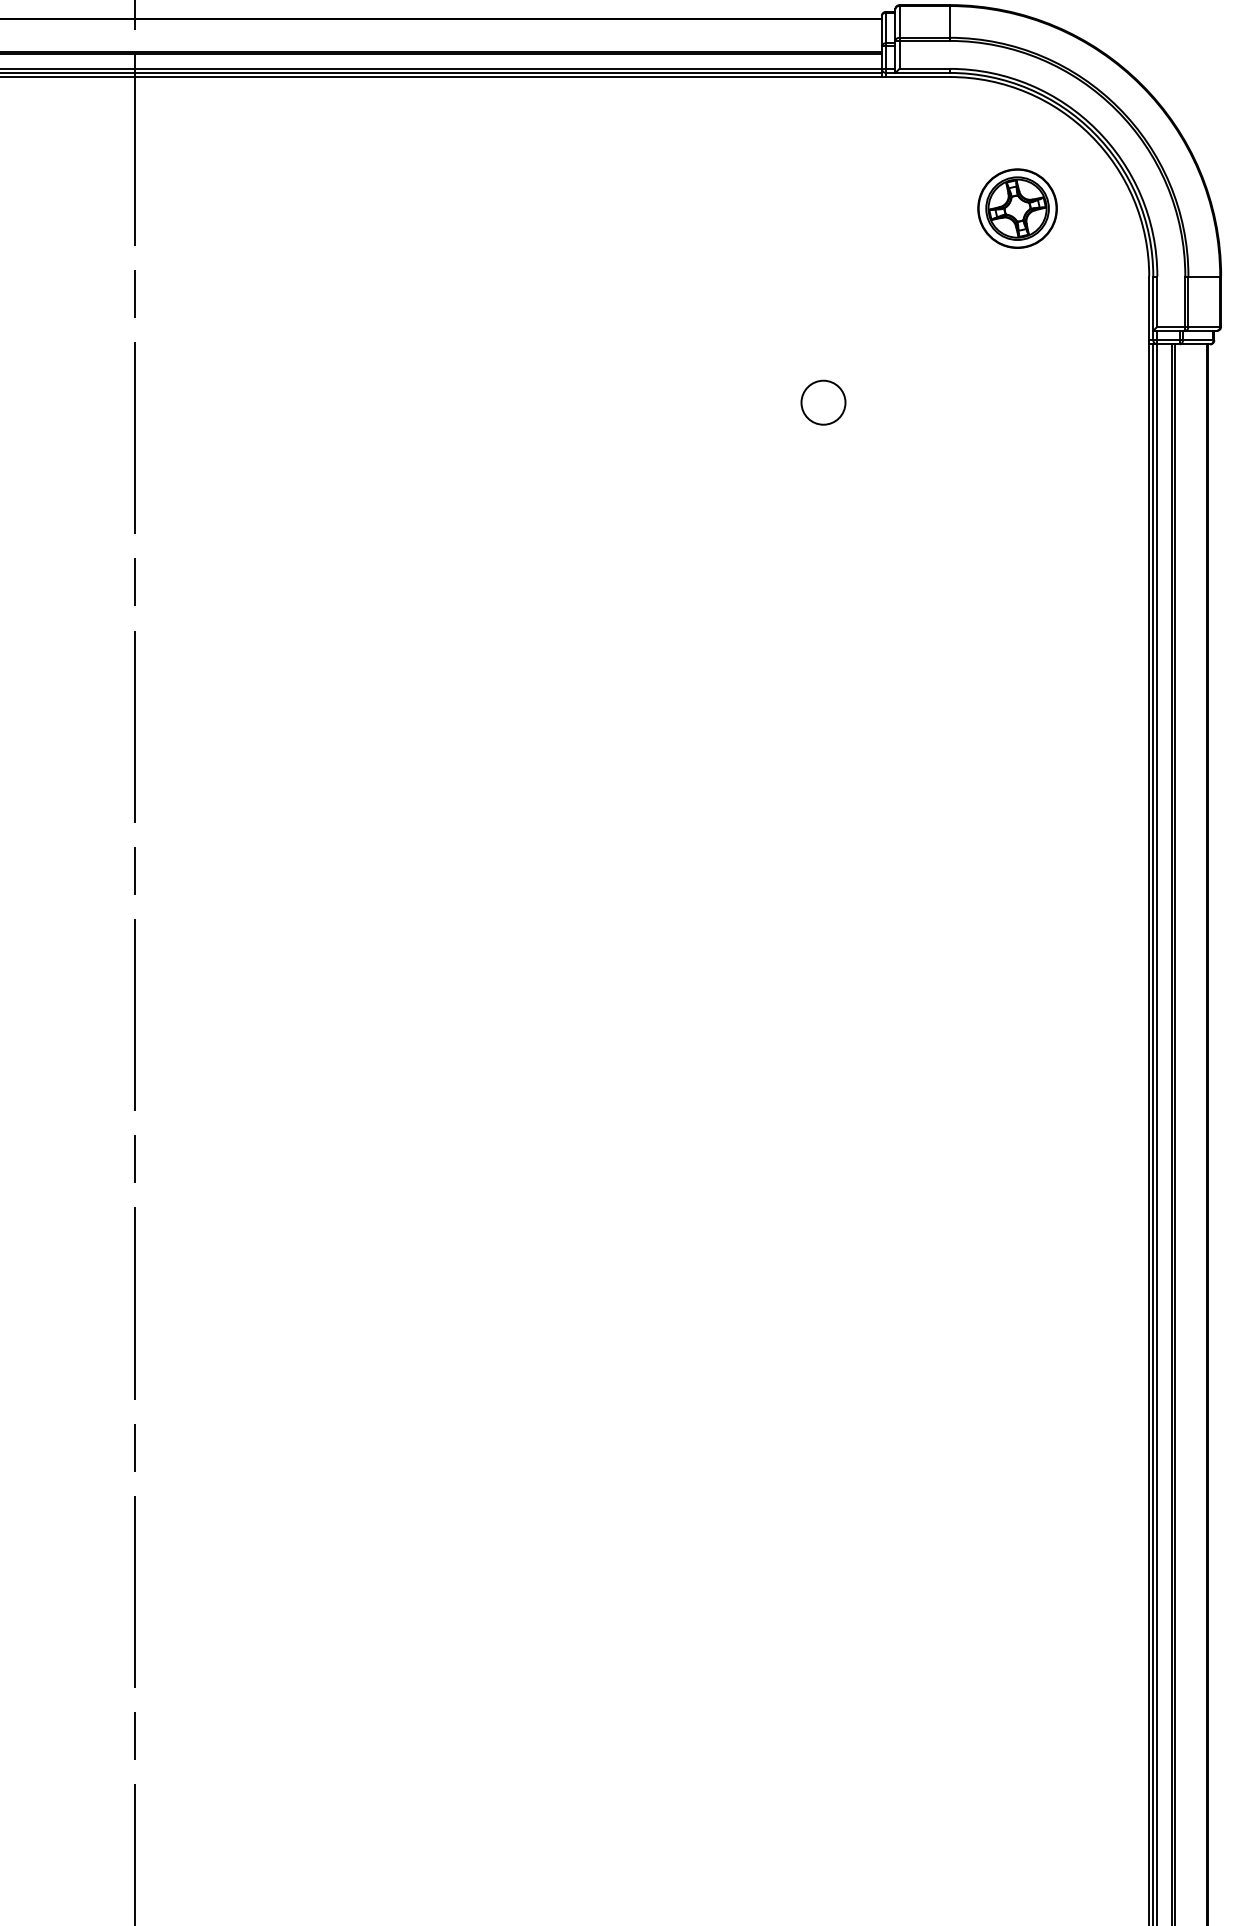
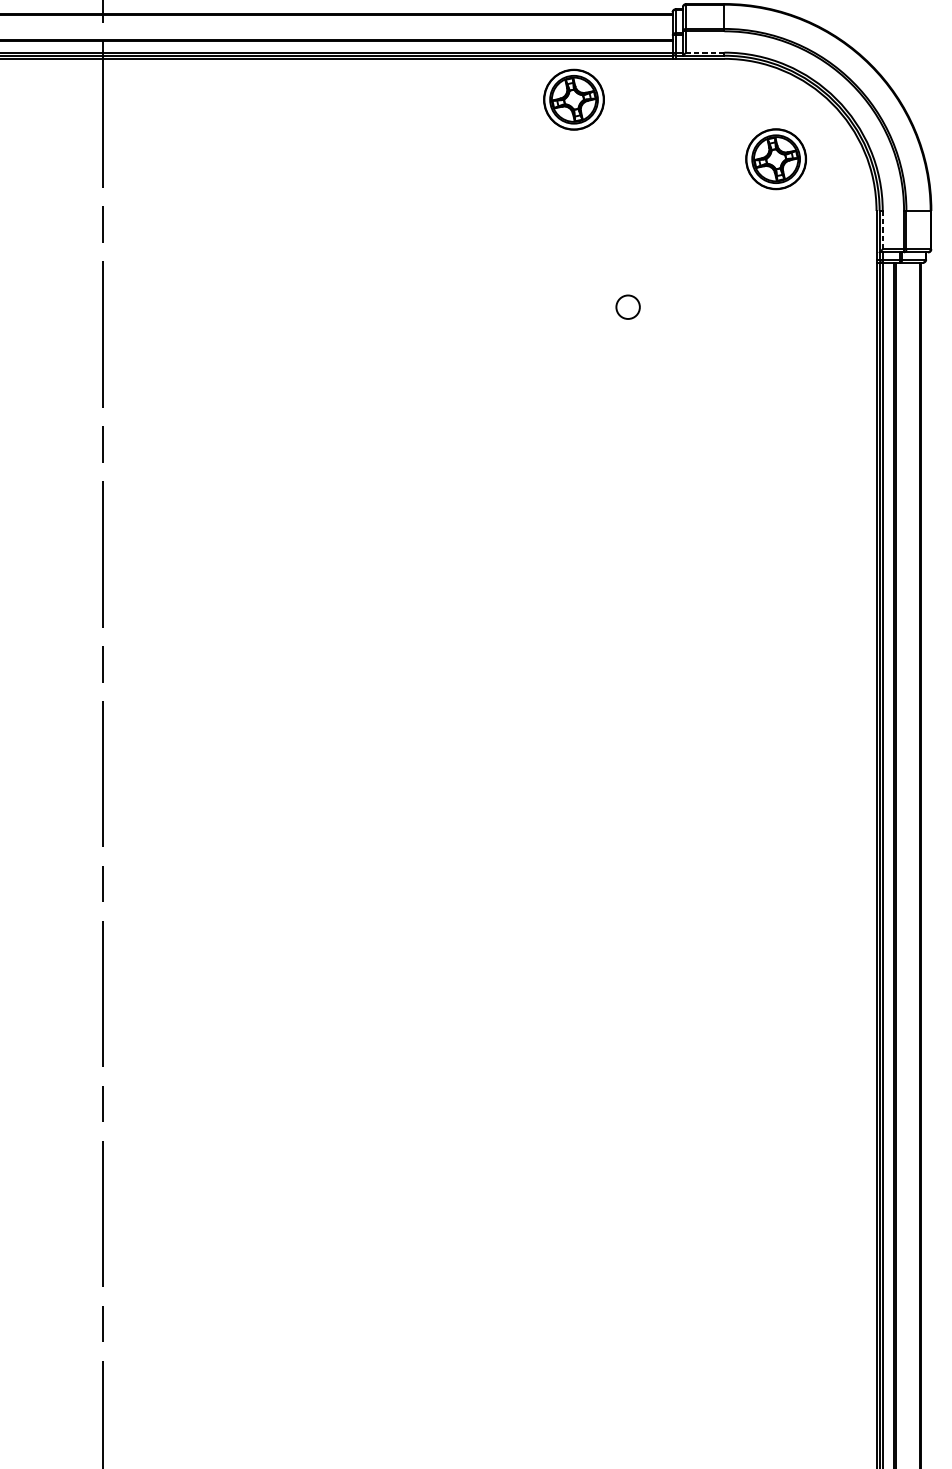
line: (924, 68) -> (705, 52), solid -> dashed
part: (752, 130) -> (573, 99), added
line: (1157, 301) -> (882, 230), solid -> dashed
circle: (823, 402) -> (628, 307), size x0.7

